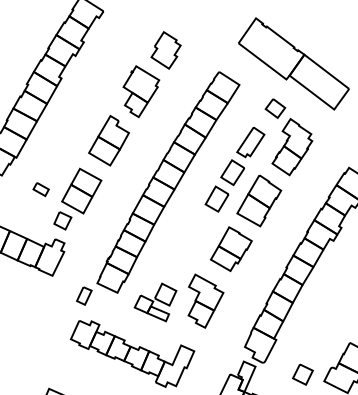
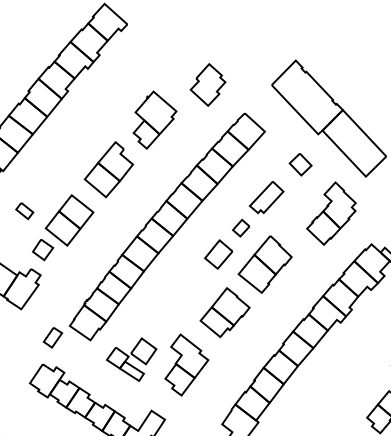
part: (165, 50) -> (207, 84), moved
part: (292, 147) -> (332, 214), moved
part: (232, 172) -> (240, 227), size x0.6

